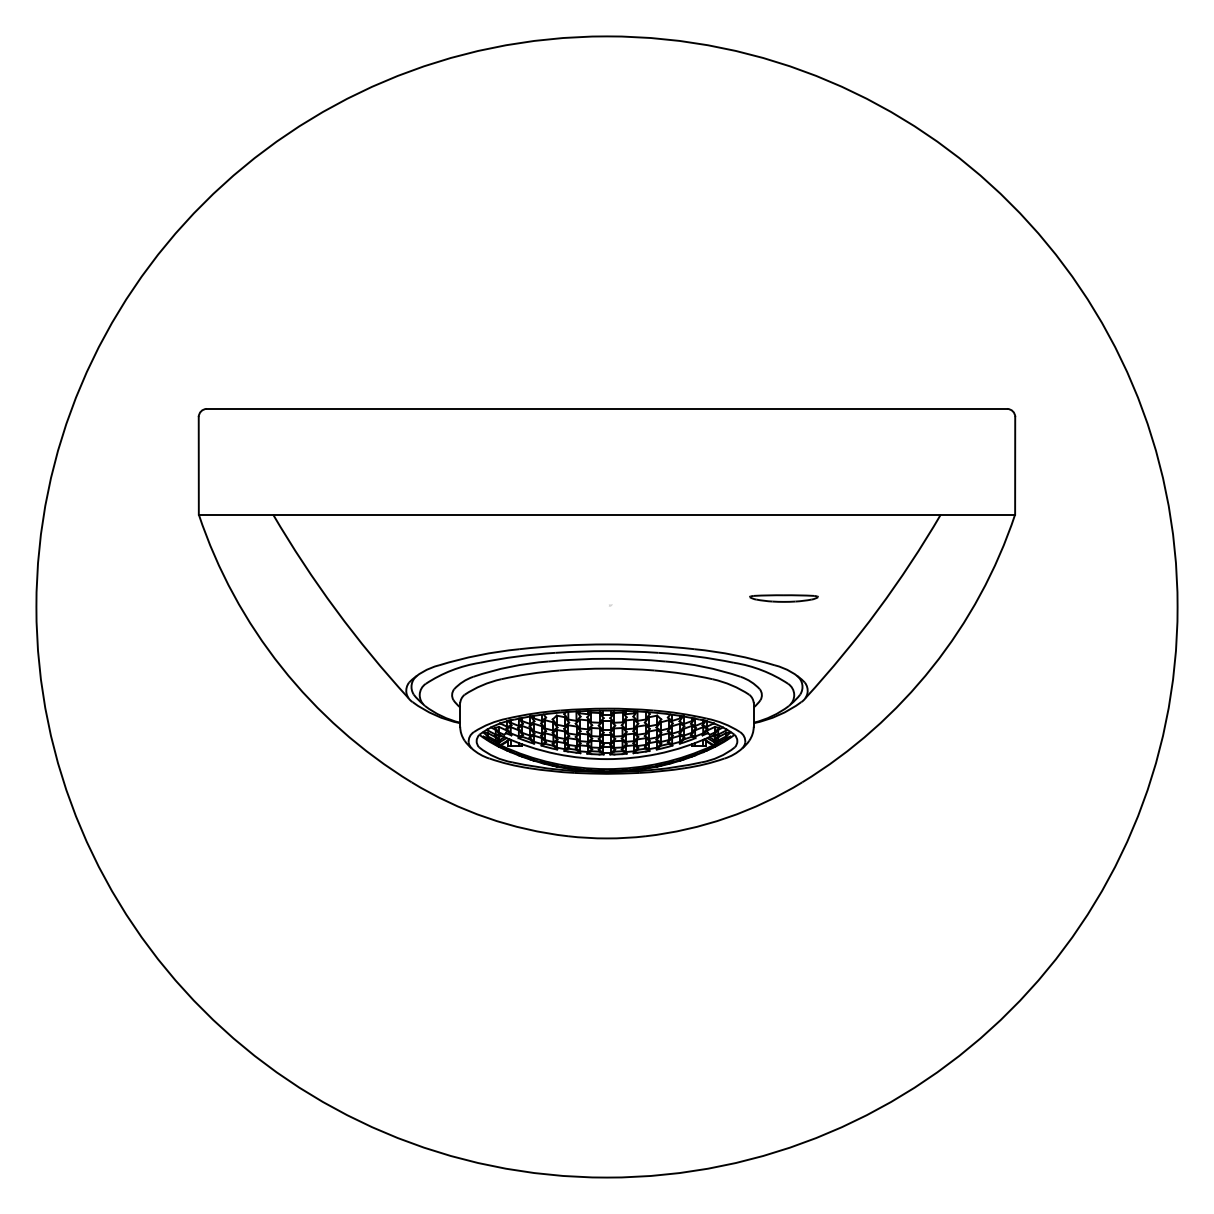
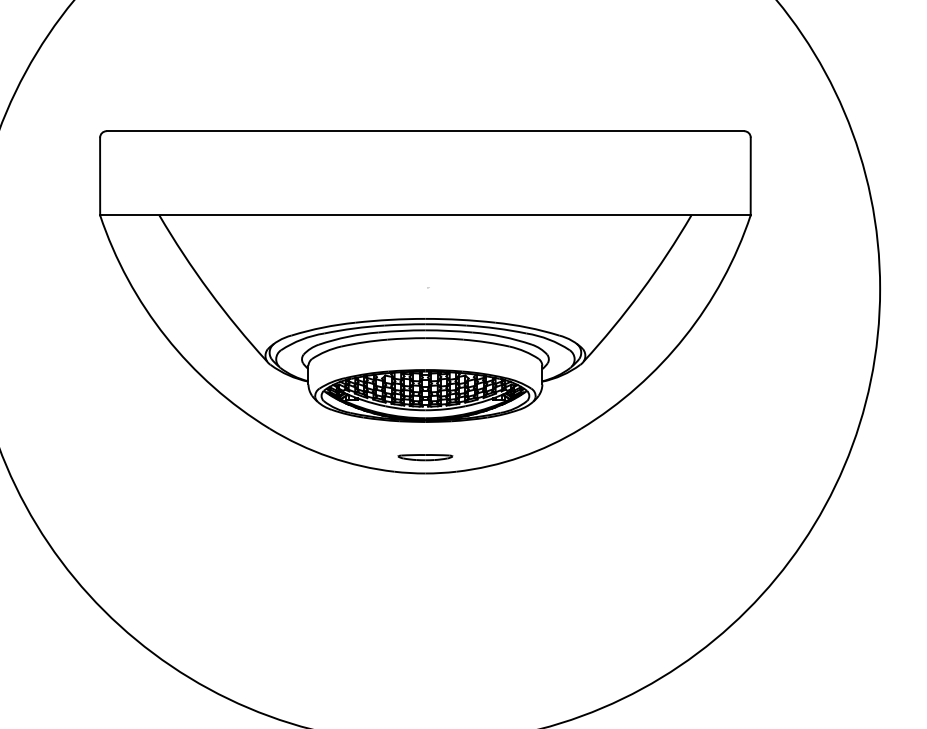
part: (783, 598) -> (425, 457), moved

